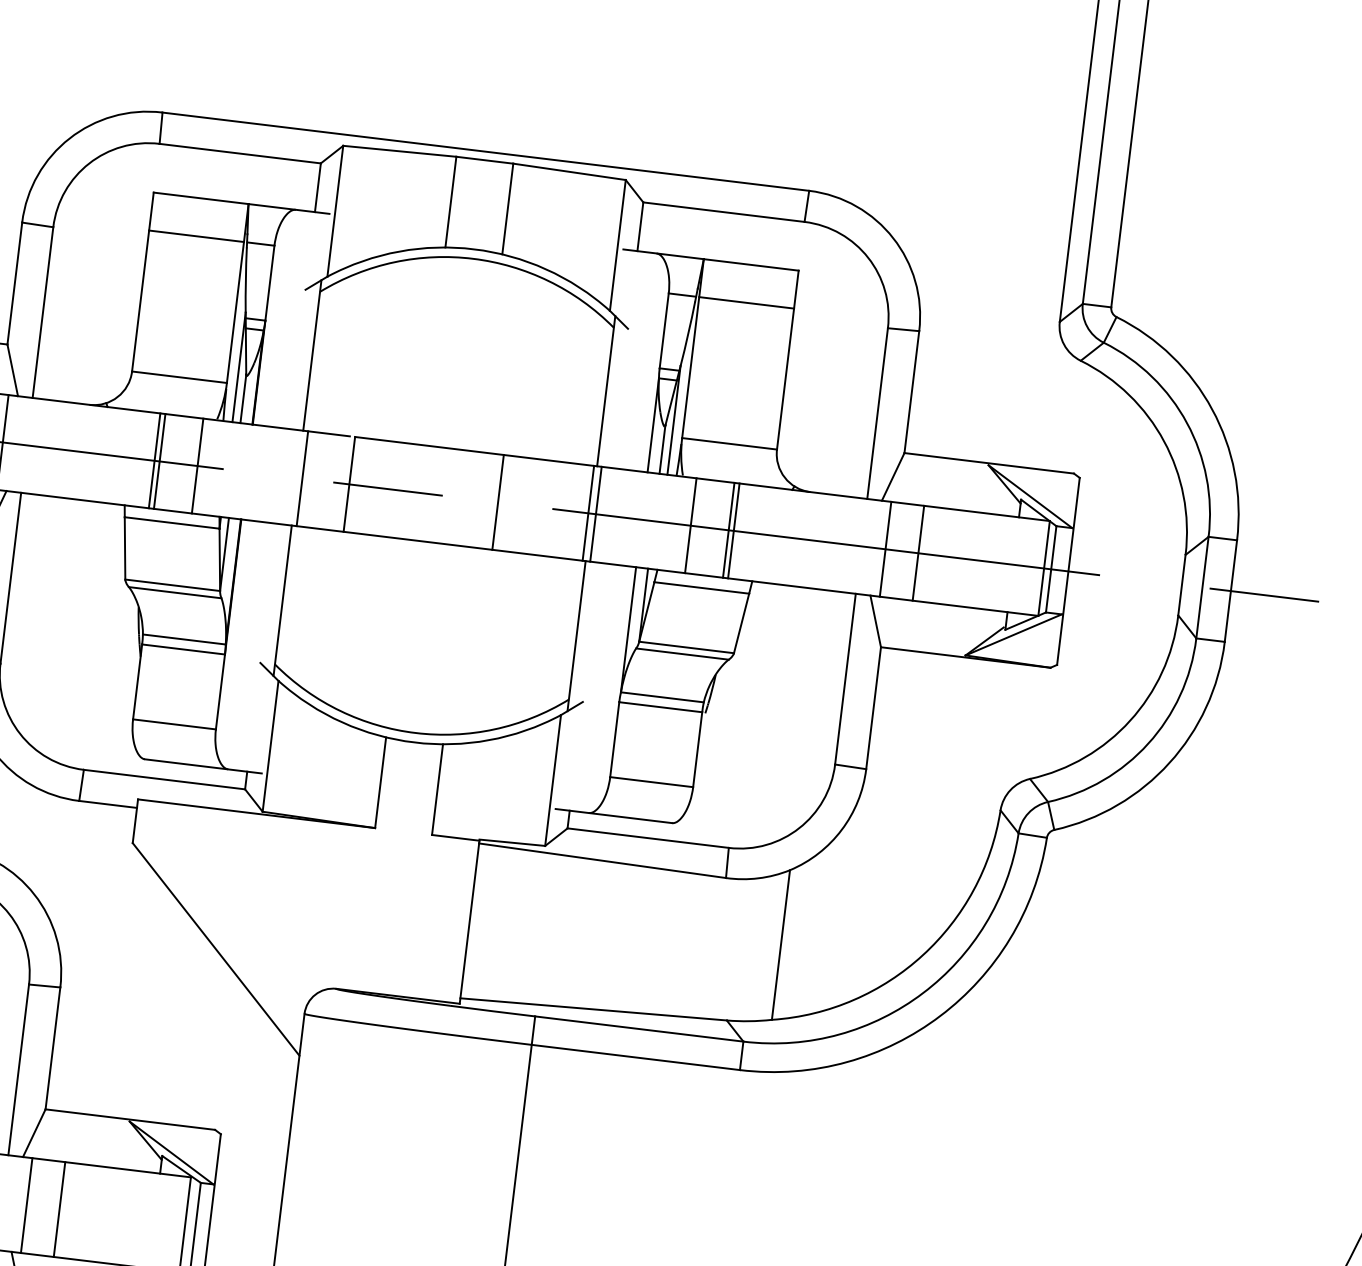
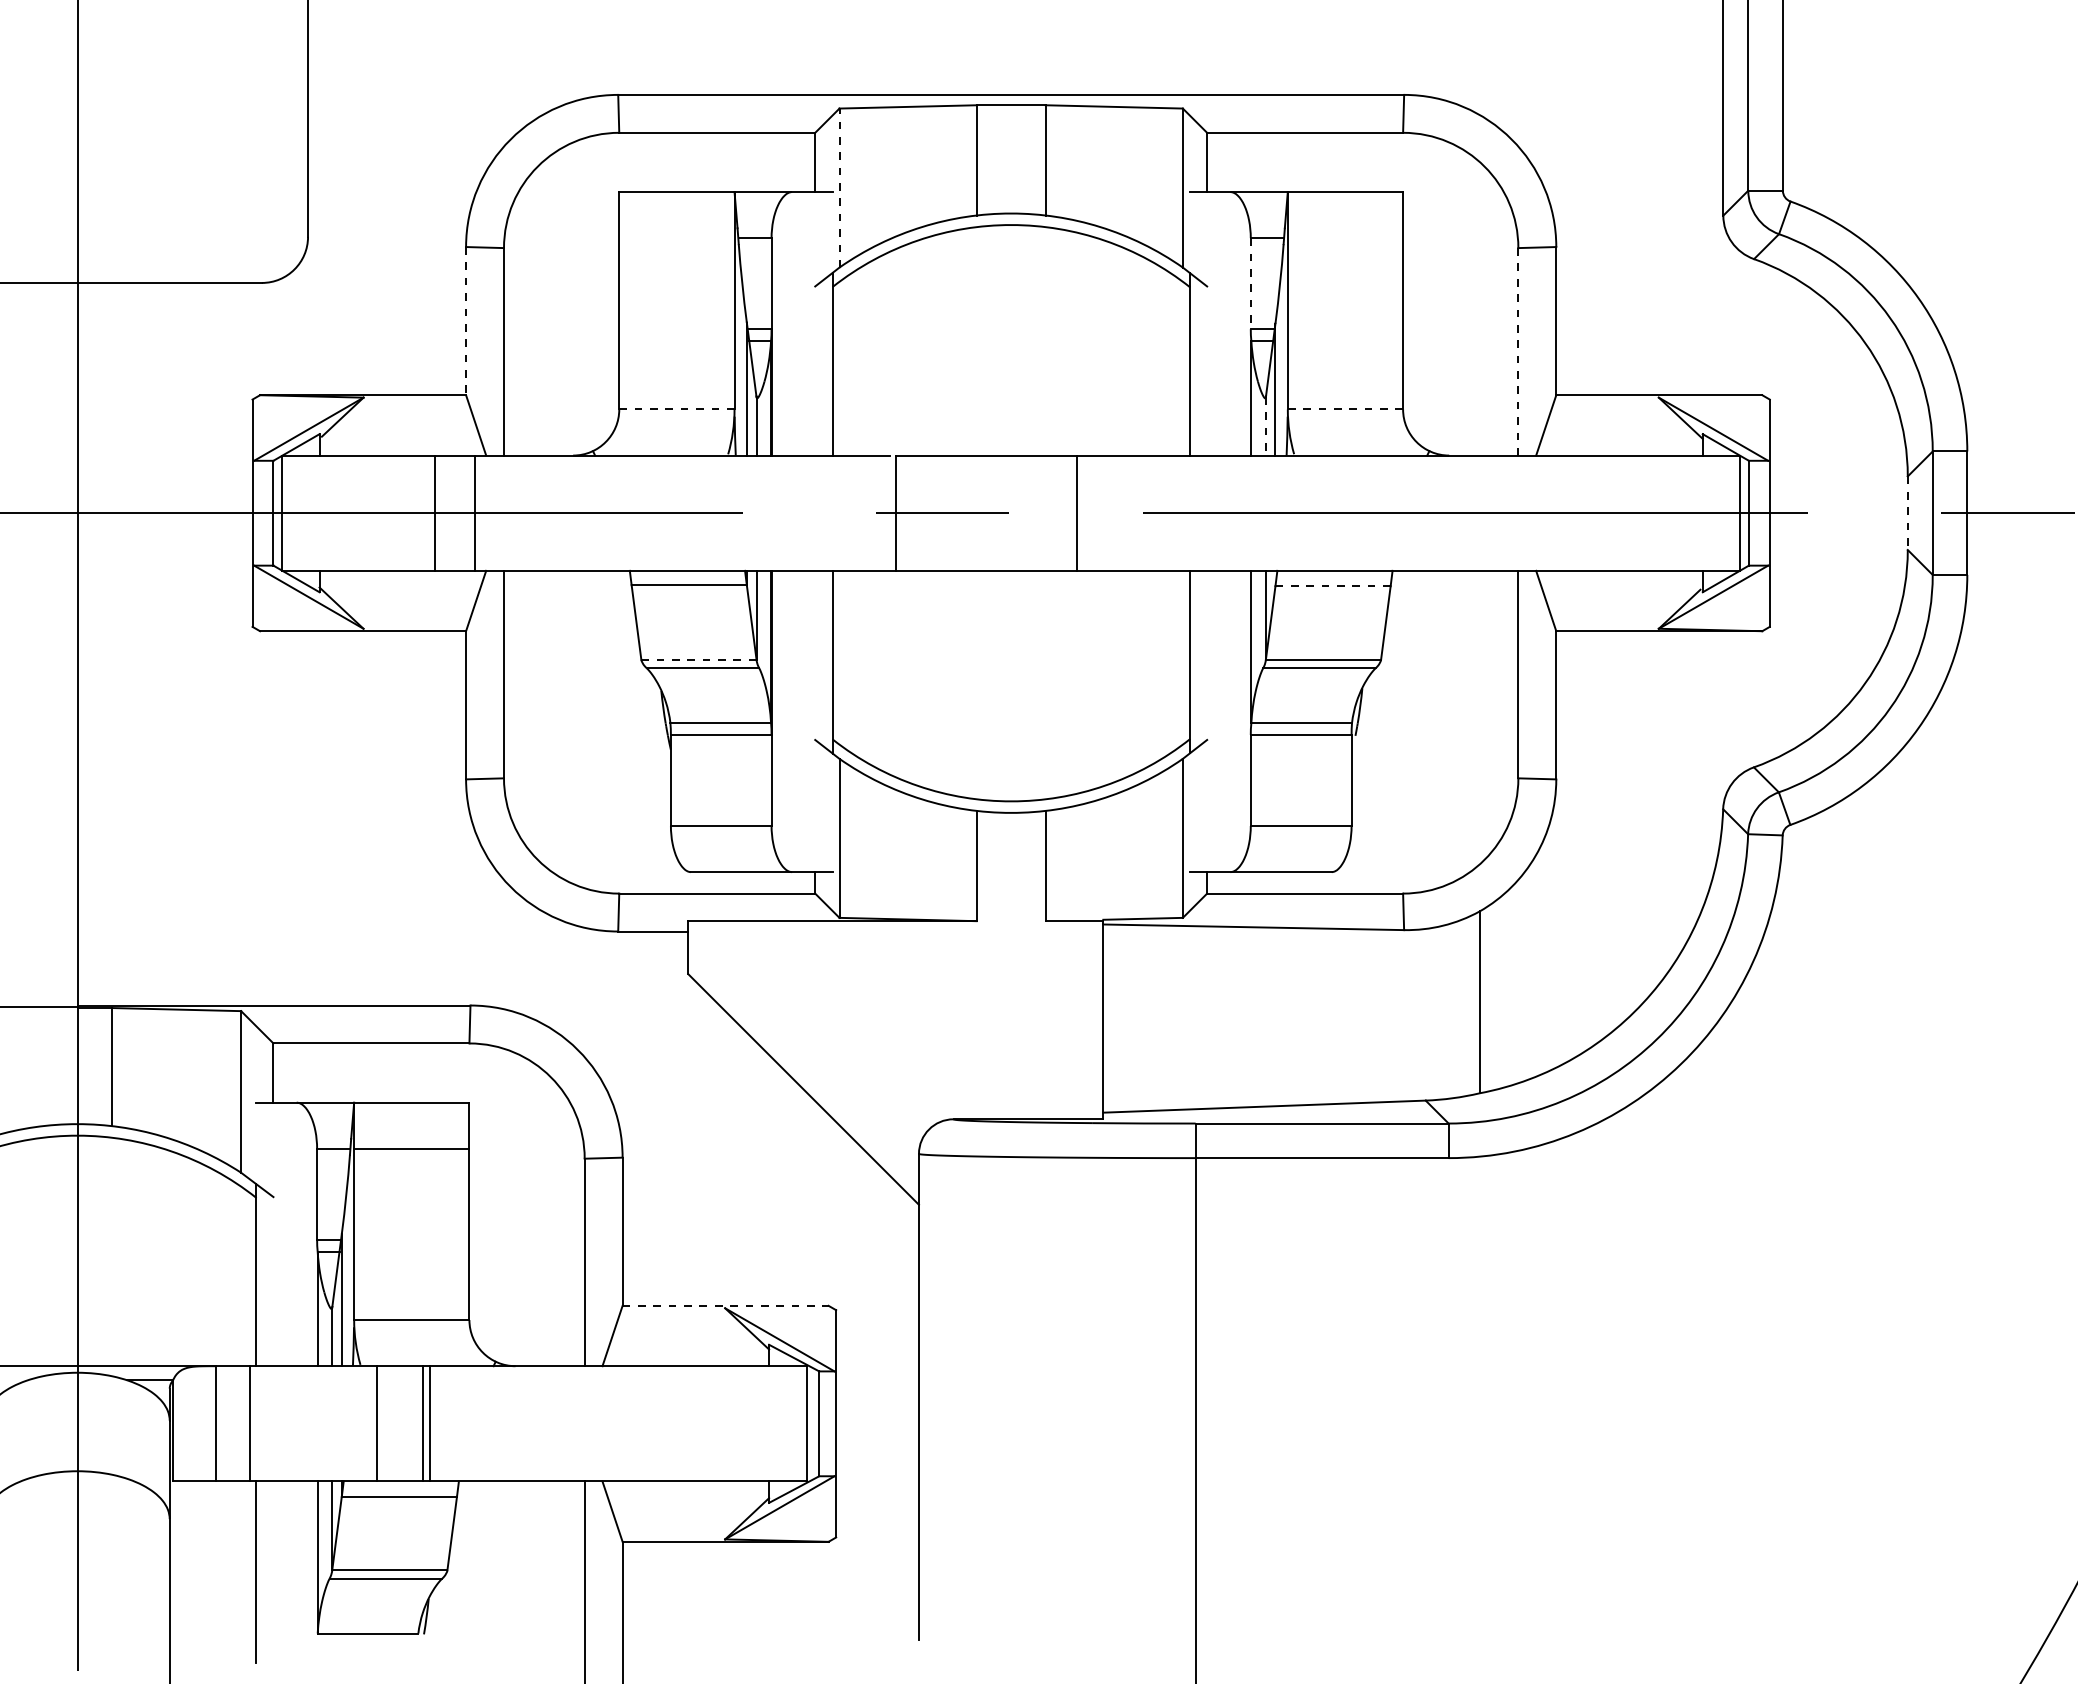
line: (335, 211) -> (839, 188), solid -> dashed
line: (196, 236) -> (676, 238), removed
line: (15, 283) -> (466, 321), solid -> dashed
line: (746, 303) -> (1345, 238), removed
line: (664, 330) -> (1250, 283), solid -> dashed
line: (179, 377) -> (676, 409), solid -> dashed
line: (877, 413) -> (1518, 351), solid -> dashed
line: (729, 443) -> (1345, 409), solid -> dashed
line: (662, 449) -> (1265, 426), solid -> dashed
line: (154, 460) -> (659, 512), removed
line: (159, 460) -> (665, 512), removed
line: (197, 465) -> (711, 512), removed
line: (302, 478) -> (838, 512), removed
line: (588, 512) -> (1186, 512), removed
line: (595, 513) -> (1195, 512), removed
line: (690, 525) -> (1310, 512), removed
line: (728, 529) -> (1356, 512), removed
line: (734, 530) -> (1363, 512), removed
line: (885, 548) -> (1547, 512), removed
line: (918, 552) -> (1587, 512), removed
line: (172, 585) -> (698, 659), solid -> dashed
line: (1181, 585) -> (1907, 513), solid -> dashed
line: (702, 588) -> (1333, 586), solid -> dashed
line: (130, 1119) -> (725, 1305), solid -> dashed
line: (26, 1205) -> (613, 1423), removed
line: (59, 1209) -> (653, 1423), removed

